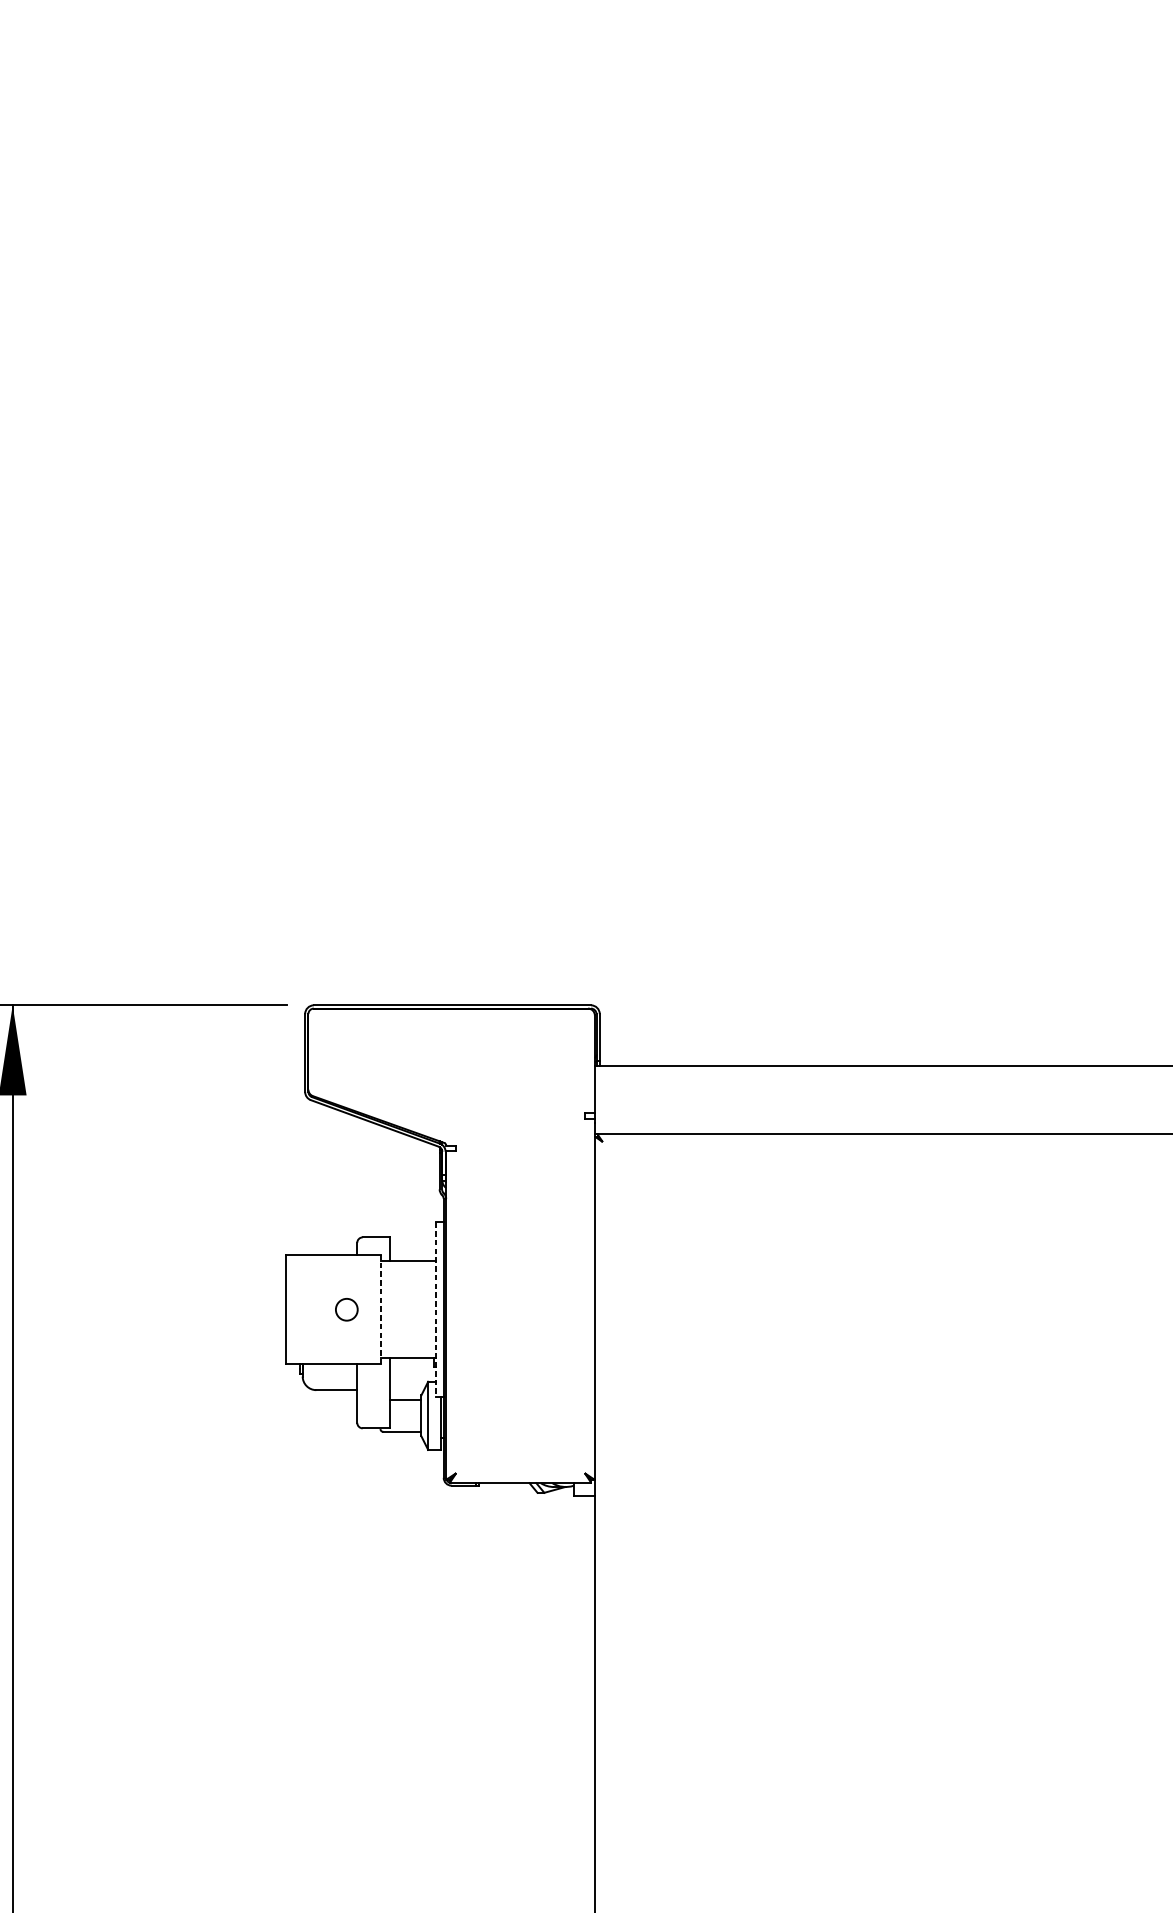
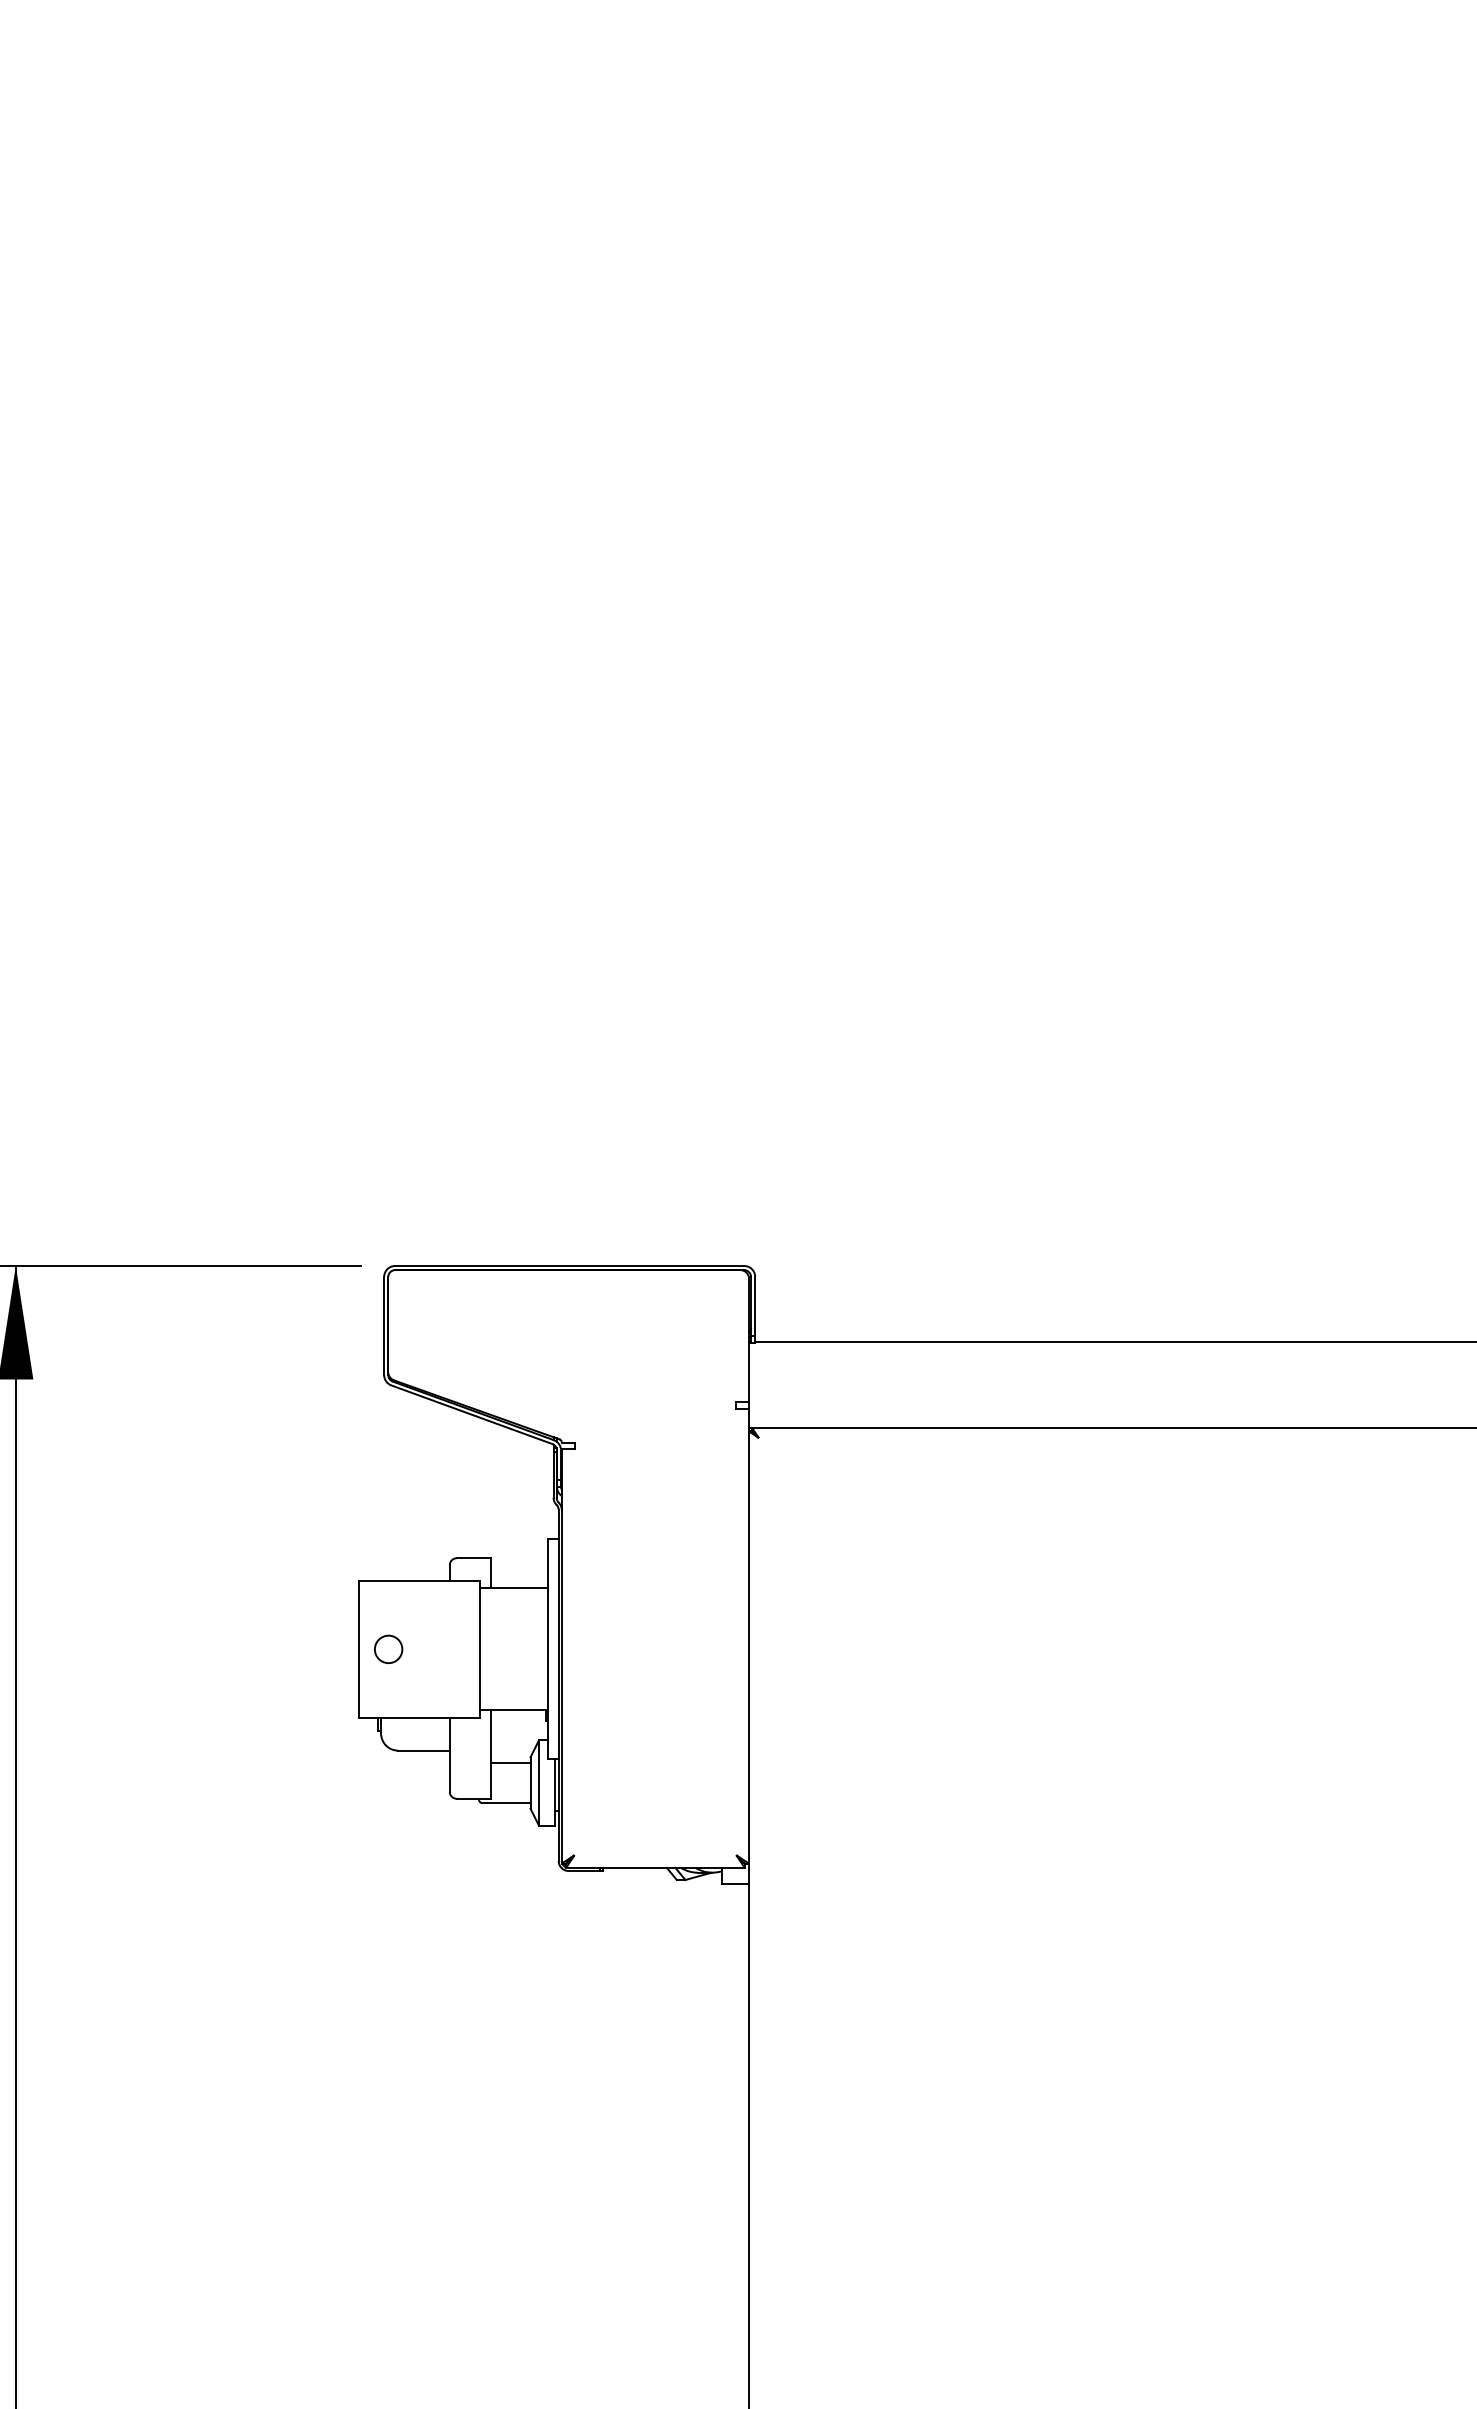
circle: (346, 1309) -> (388, 1648), moved
line: (380, 1309) -> (479, 1649), dashed -> solid
line: (435, 1309) -> (548, 1649), dashed -> solid

